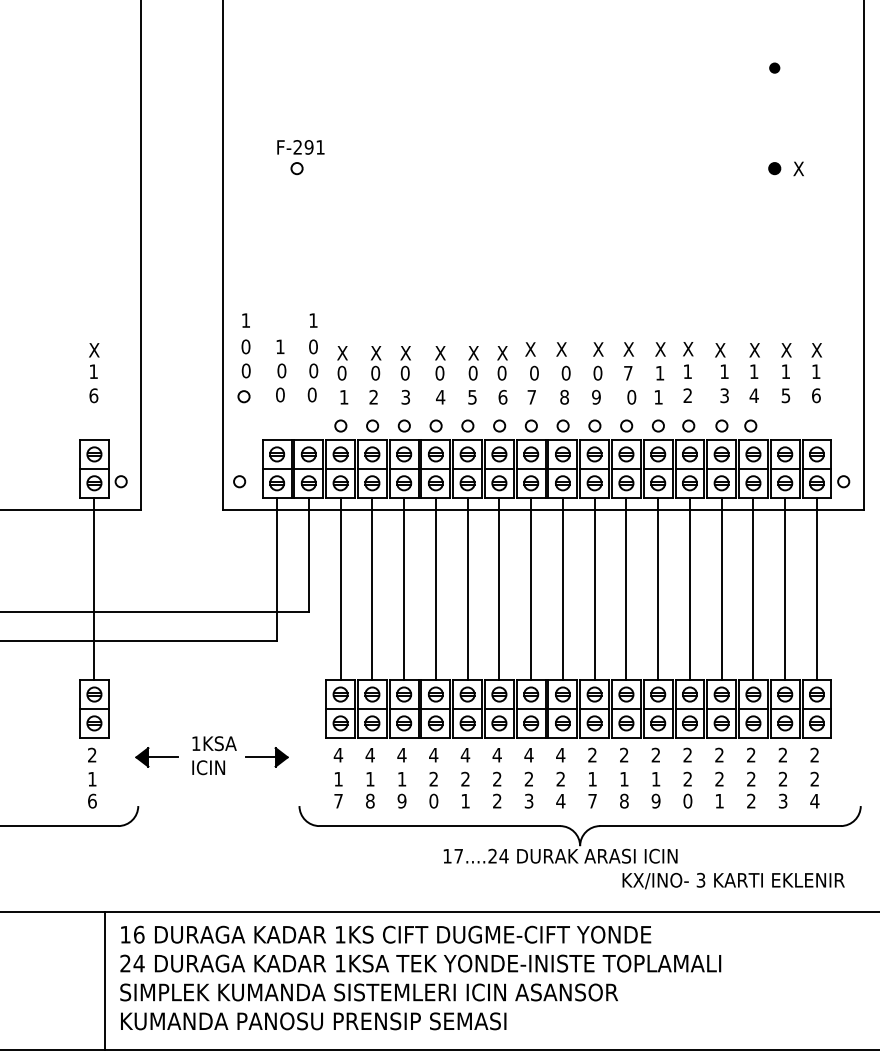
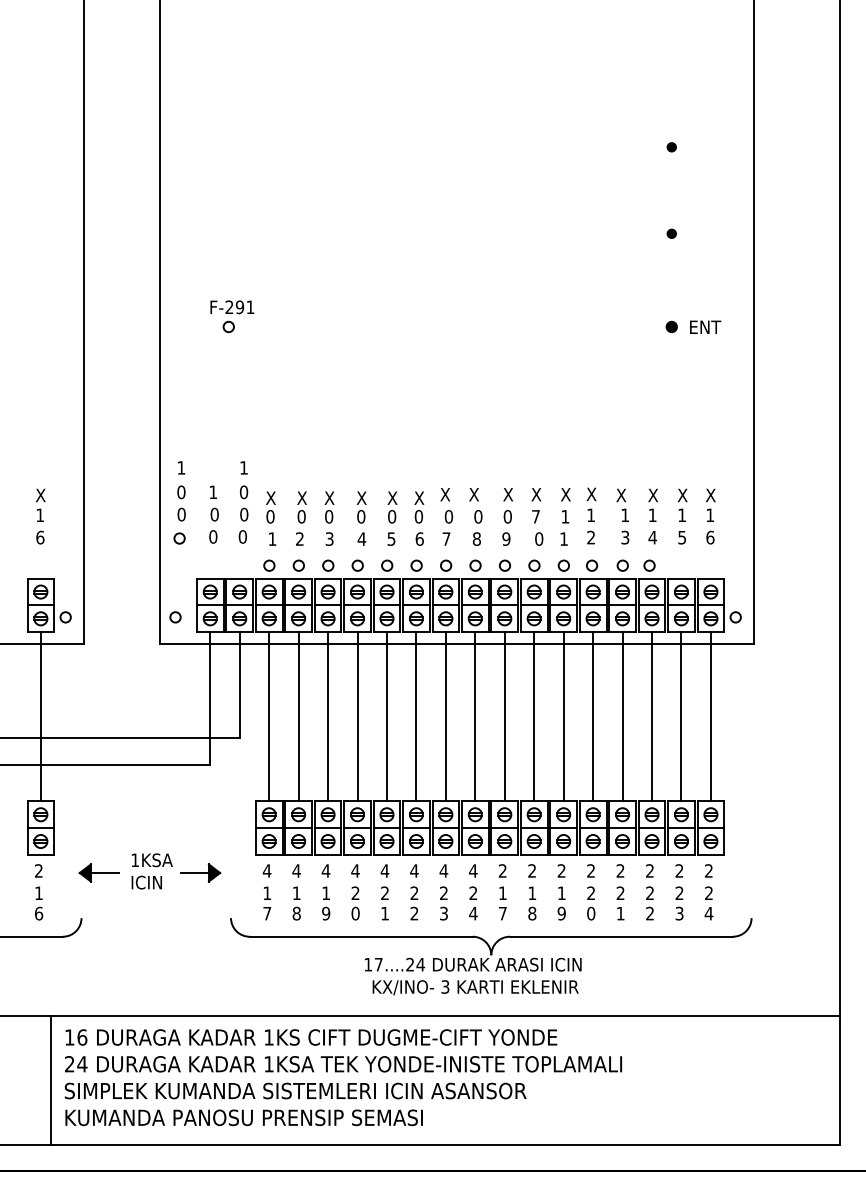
text: (811, 168) -> (705, 326), X -> ENT
text: (733, 880) -> (475, 987), moved

